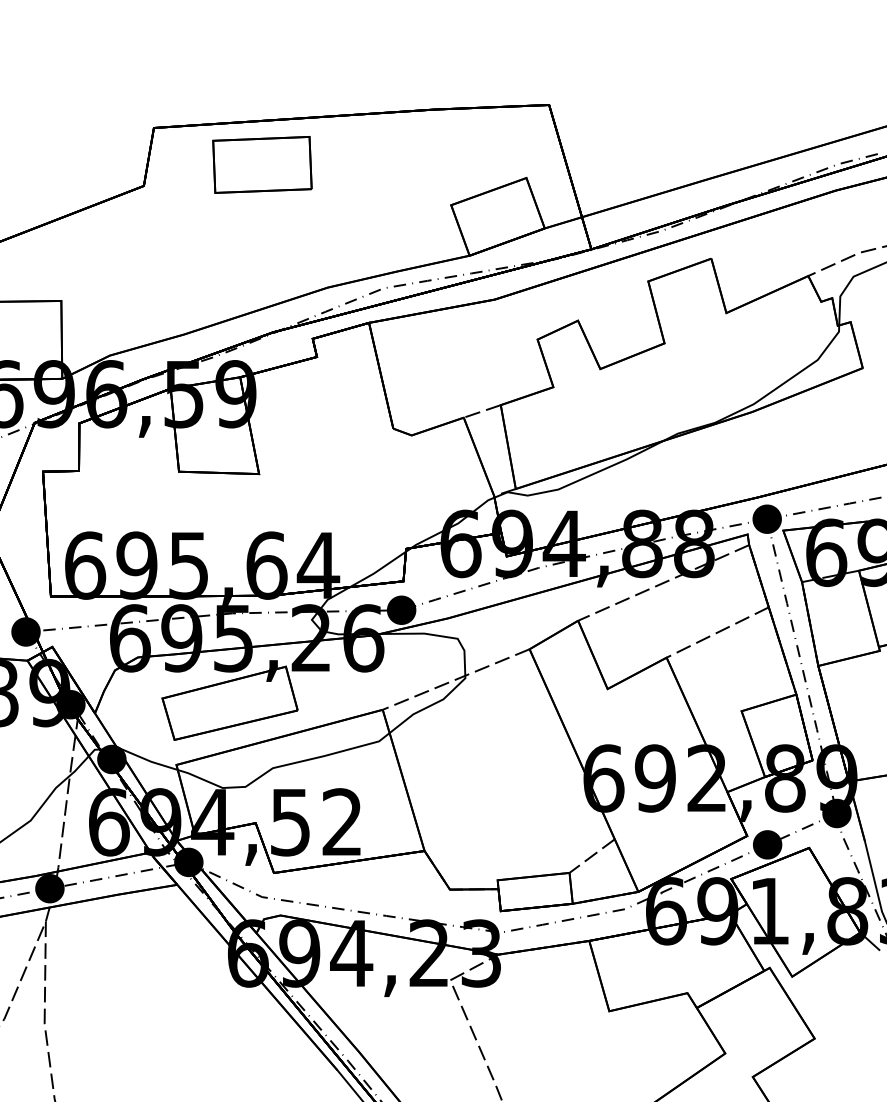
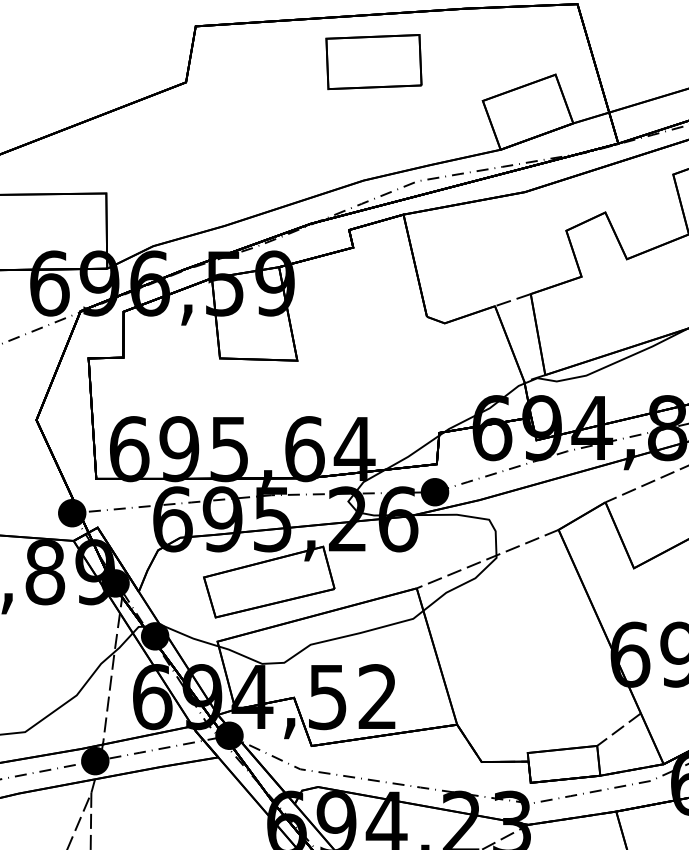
part: (262, 164) -> (374, 61), moved

